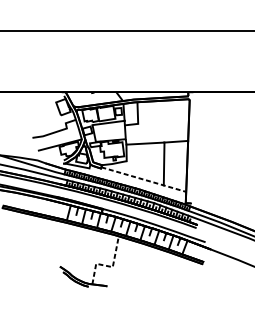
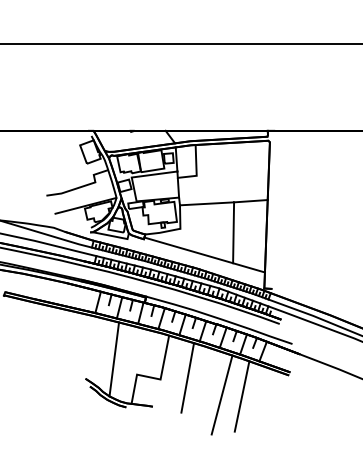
line: (143, 179) -> (204, 255), dashed -> solid
line: (80, 253) -> (114, 359), added
line: (131, 265) -> (187, 377), added
line: (109, 266) -> (155, 378), dashed -> solid
line: (155, 277) -> (221, 394), added
line: (169, 279) -> (241, 396), added

